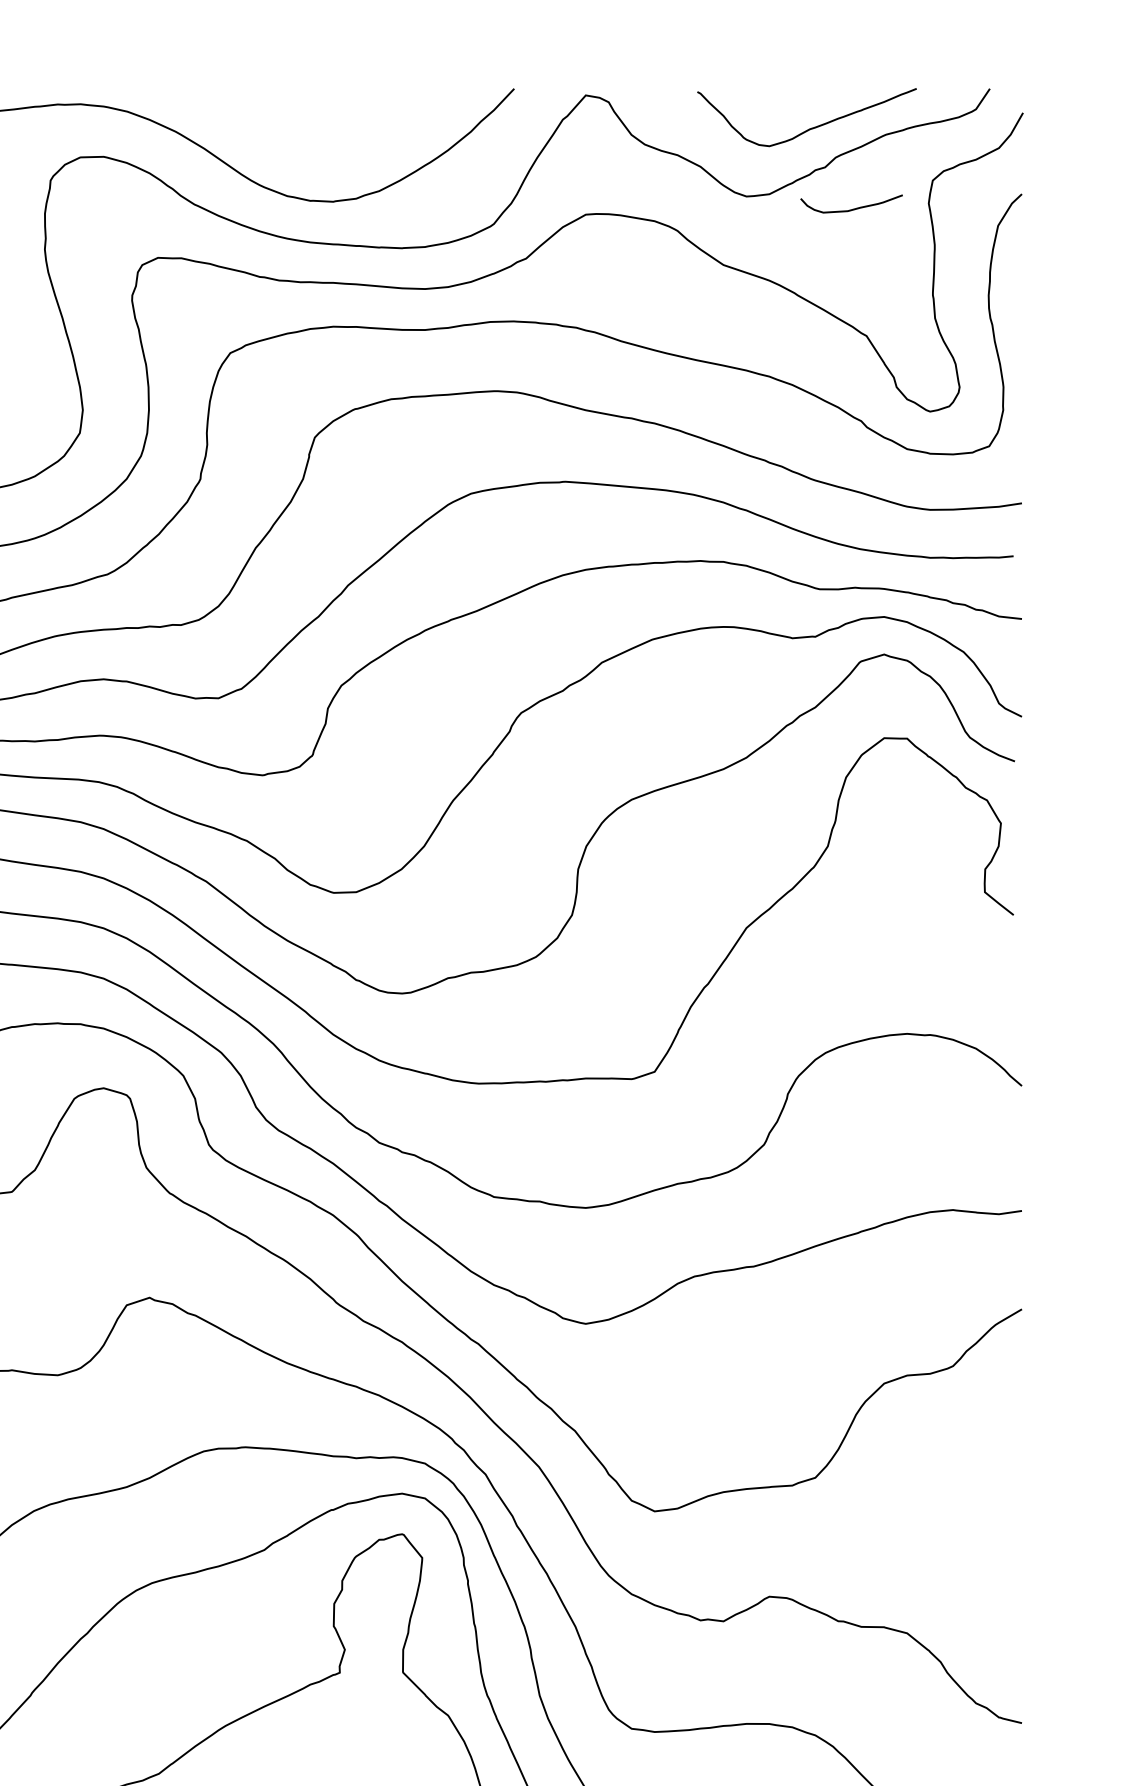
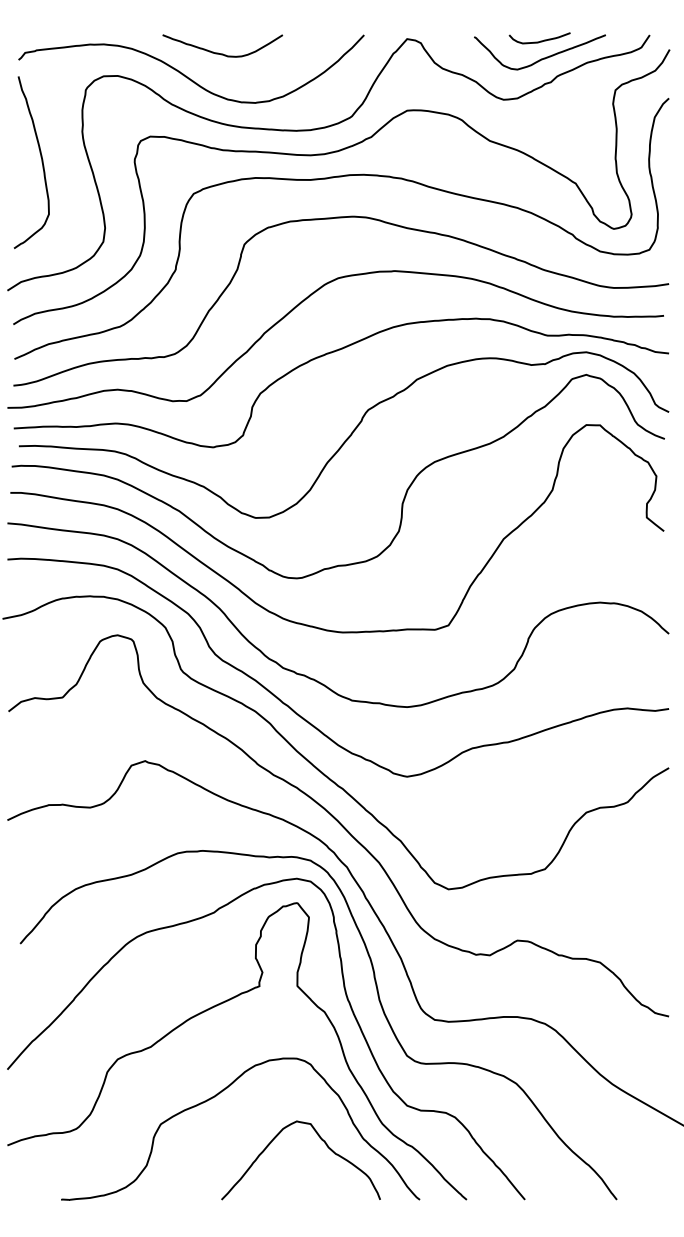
curve: (278, 119) -> (222, 53), added
curve: (852, 207) -> (540, 40), moved

